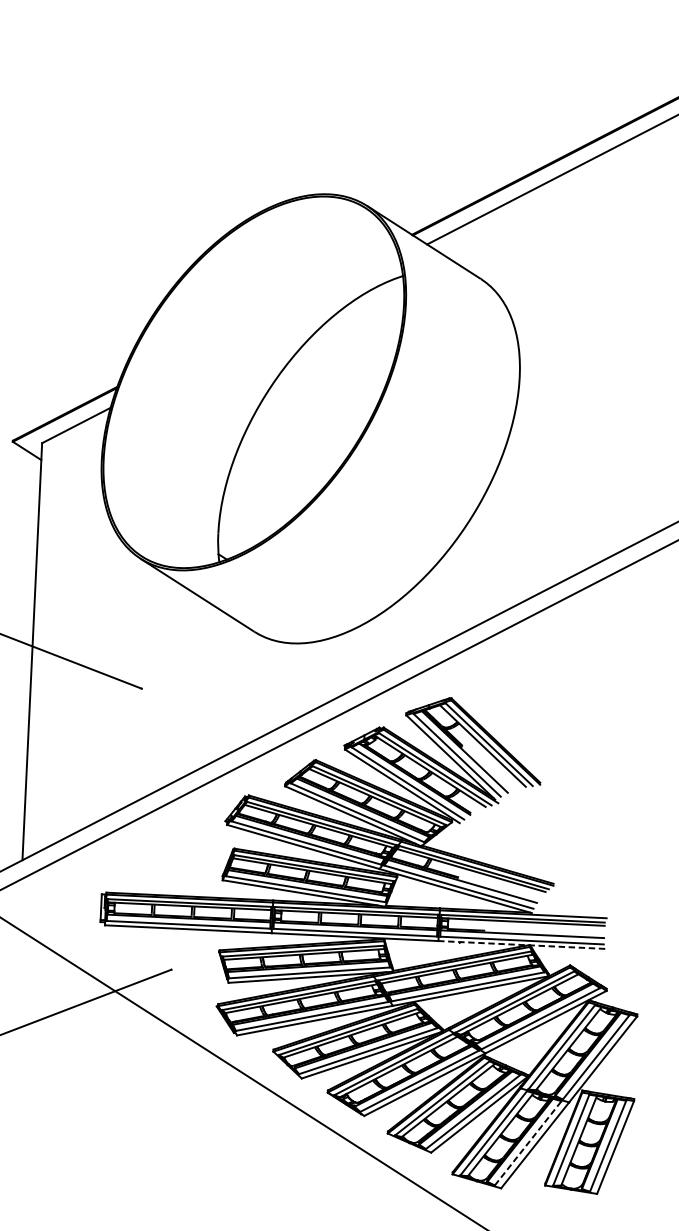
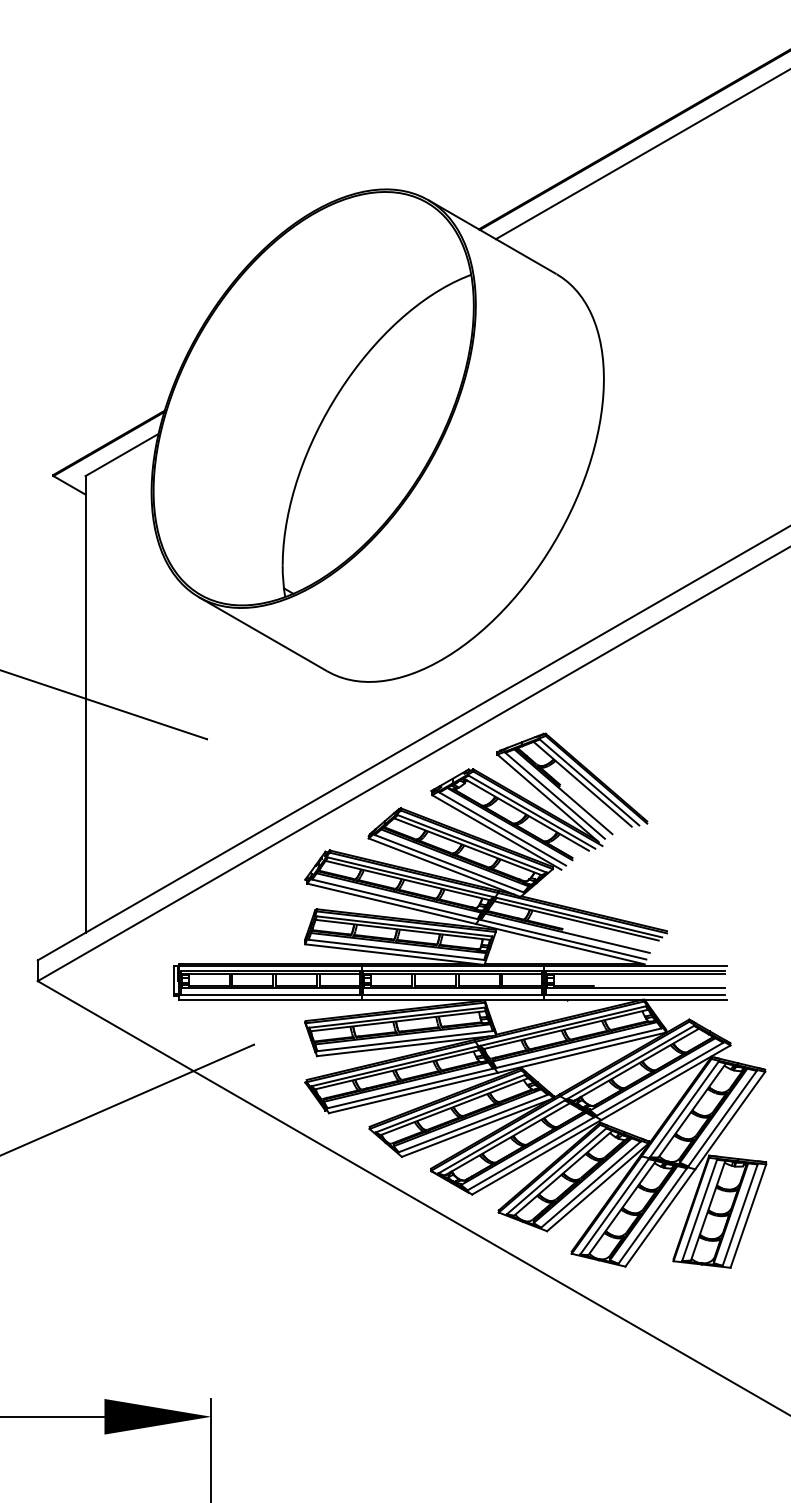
line: (521, 944) -> (635, 999), dashed -> solid
line: (528, 1143) -> (652, 1216), dashed -> solid

